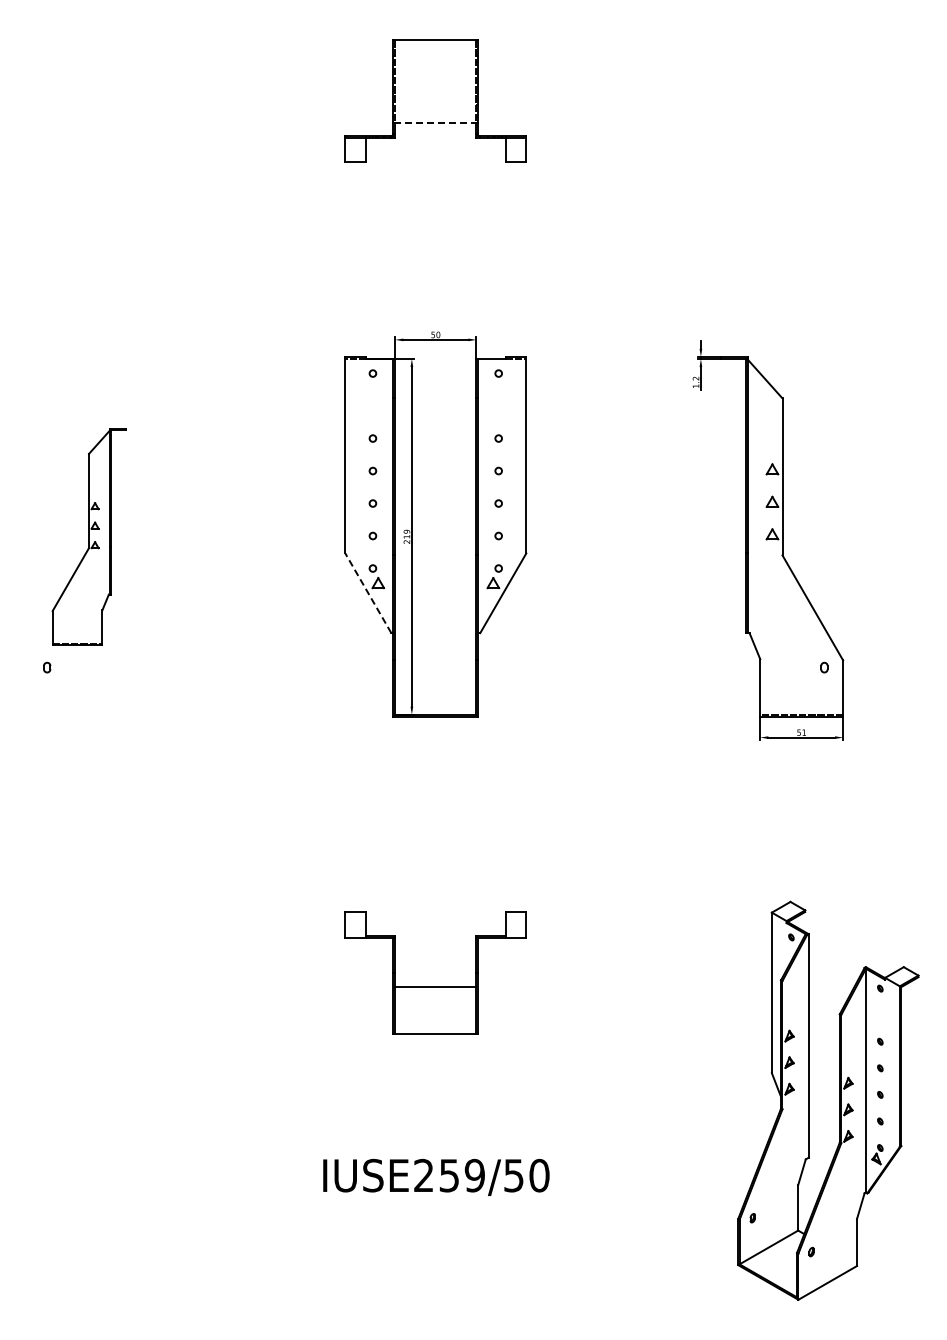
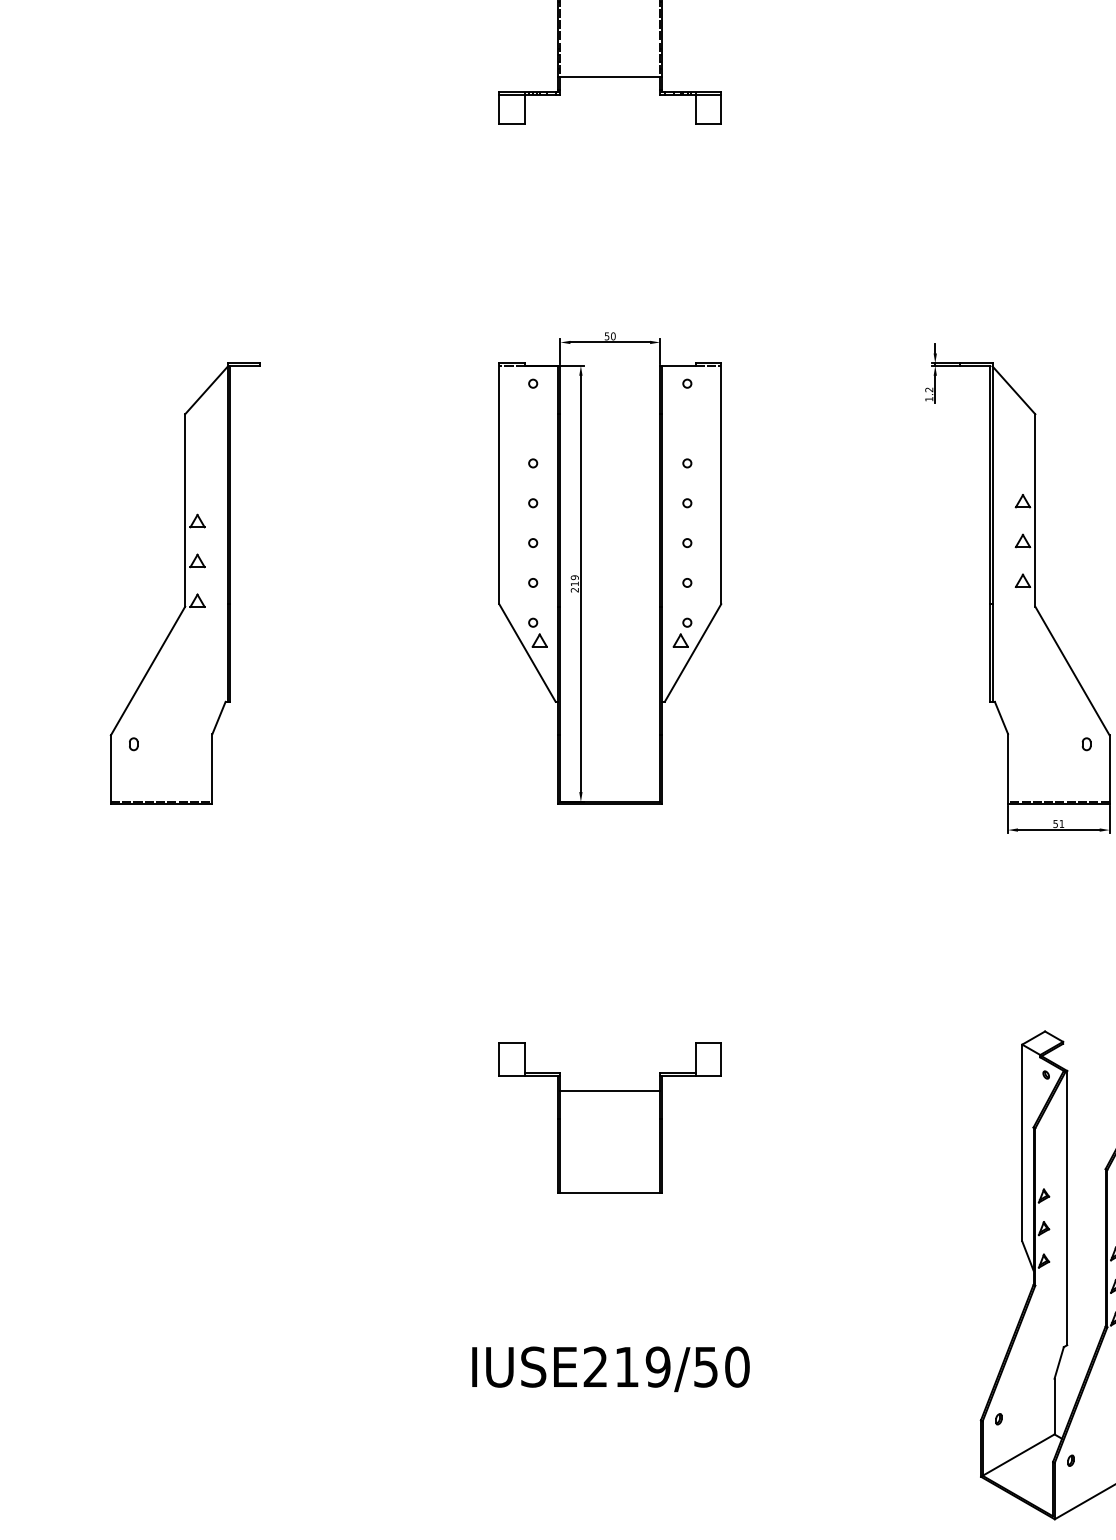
line: (435, 123) -> (609, 77), dashed -> solid
part: (88, 536) -> (184, 583), size x1.67
line: (368, 593) -> (527, 653), dashed -> solid
line: (435, 986) -> (609, 1091), moved
text: (448, 1175) -> (625, 1366), IUSE259/50 -> IUSE219/50

